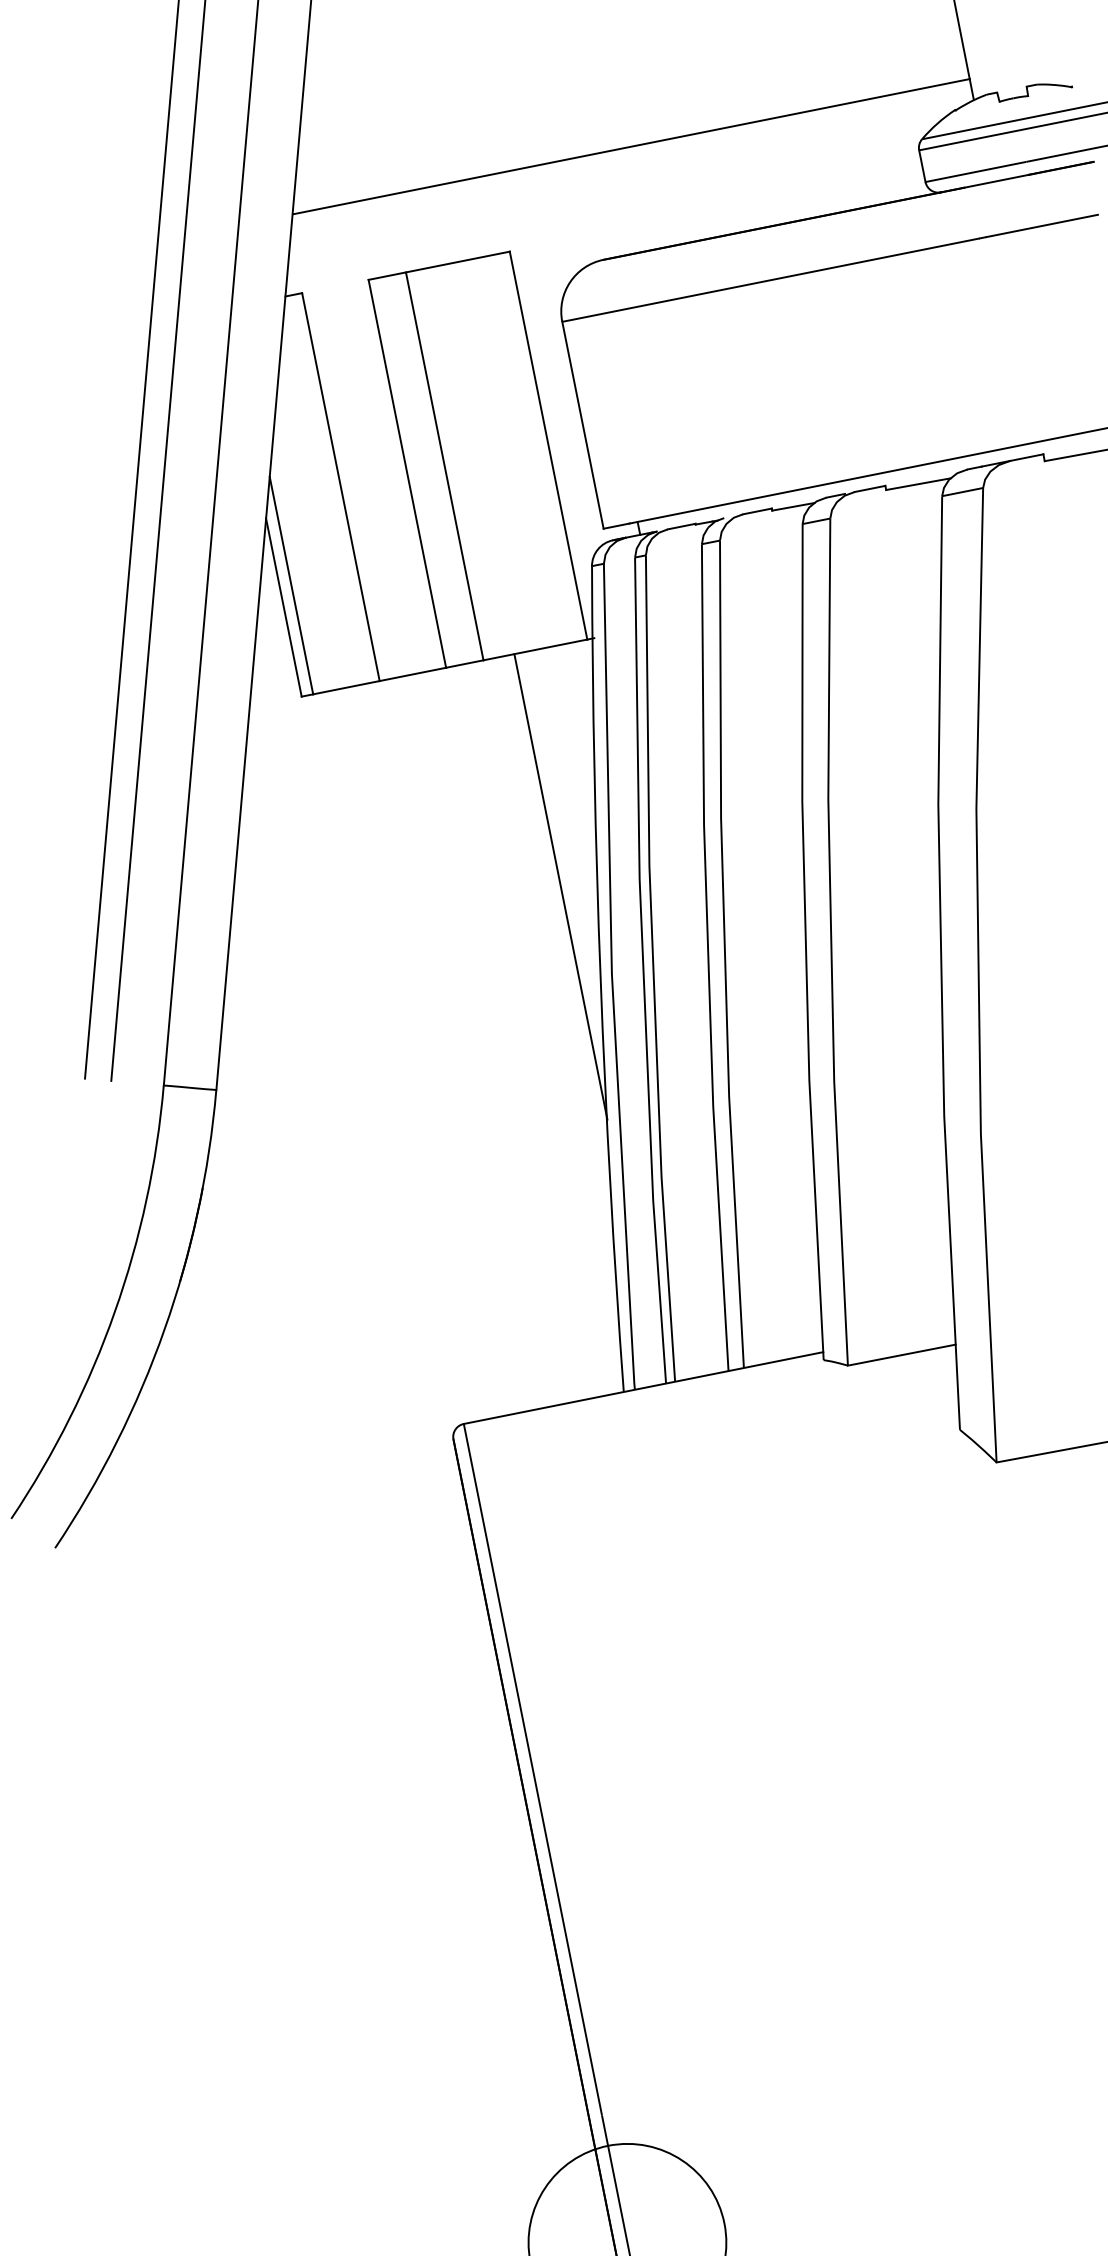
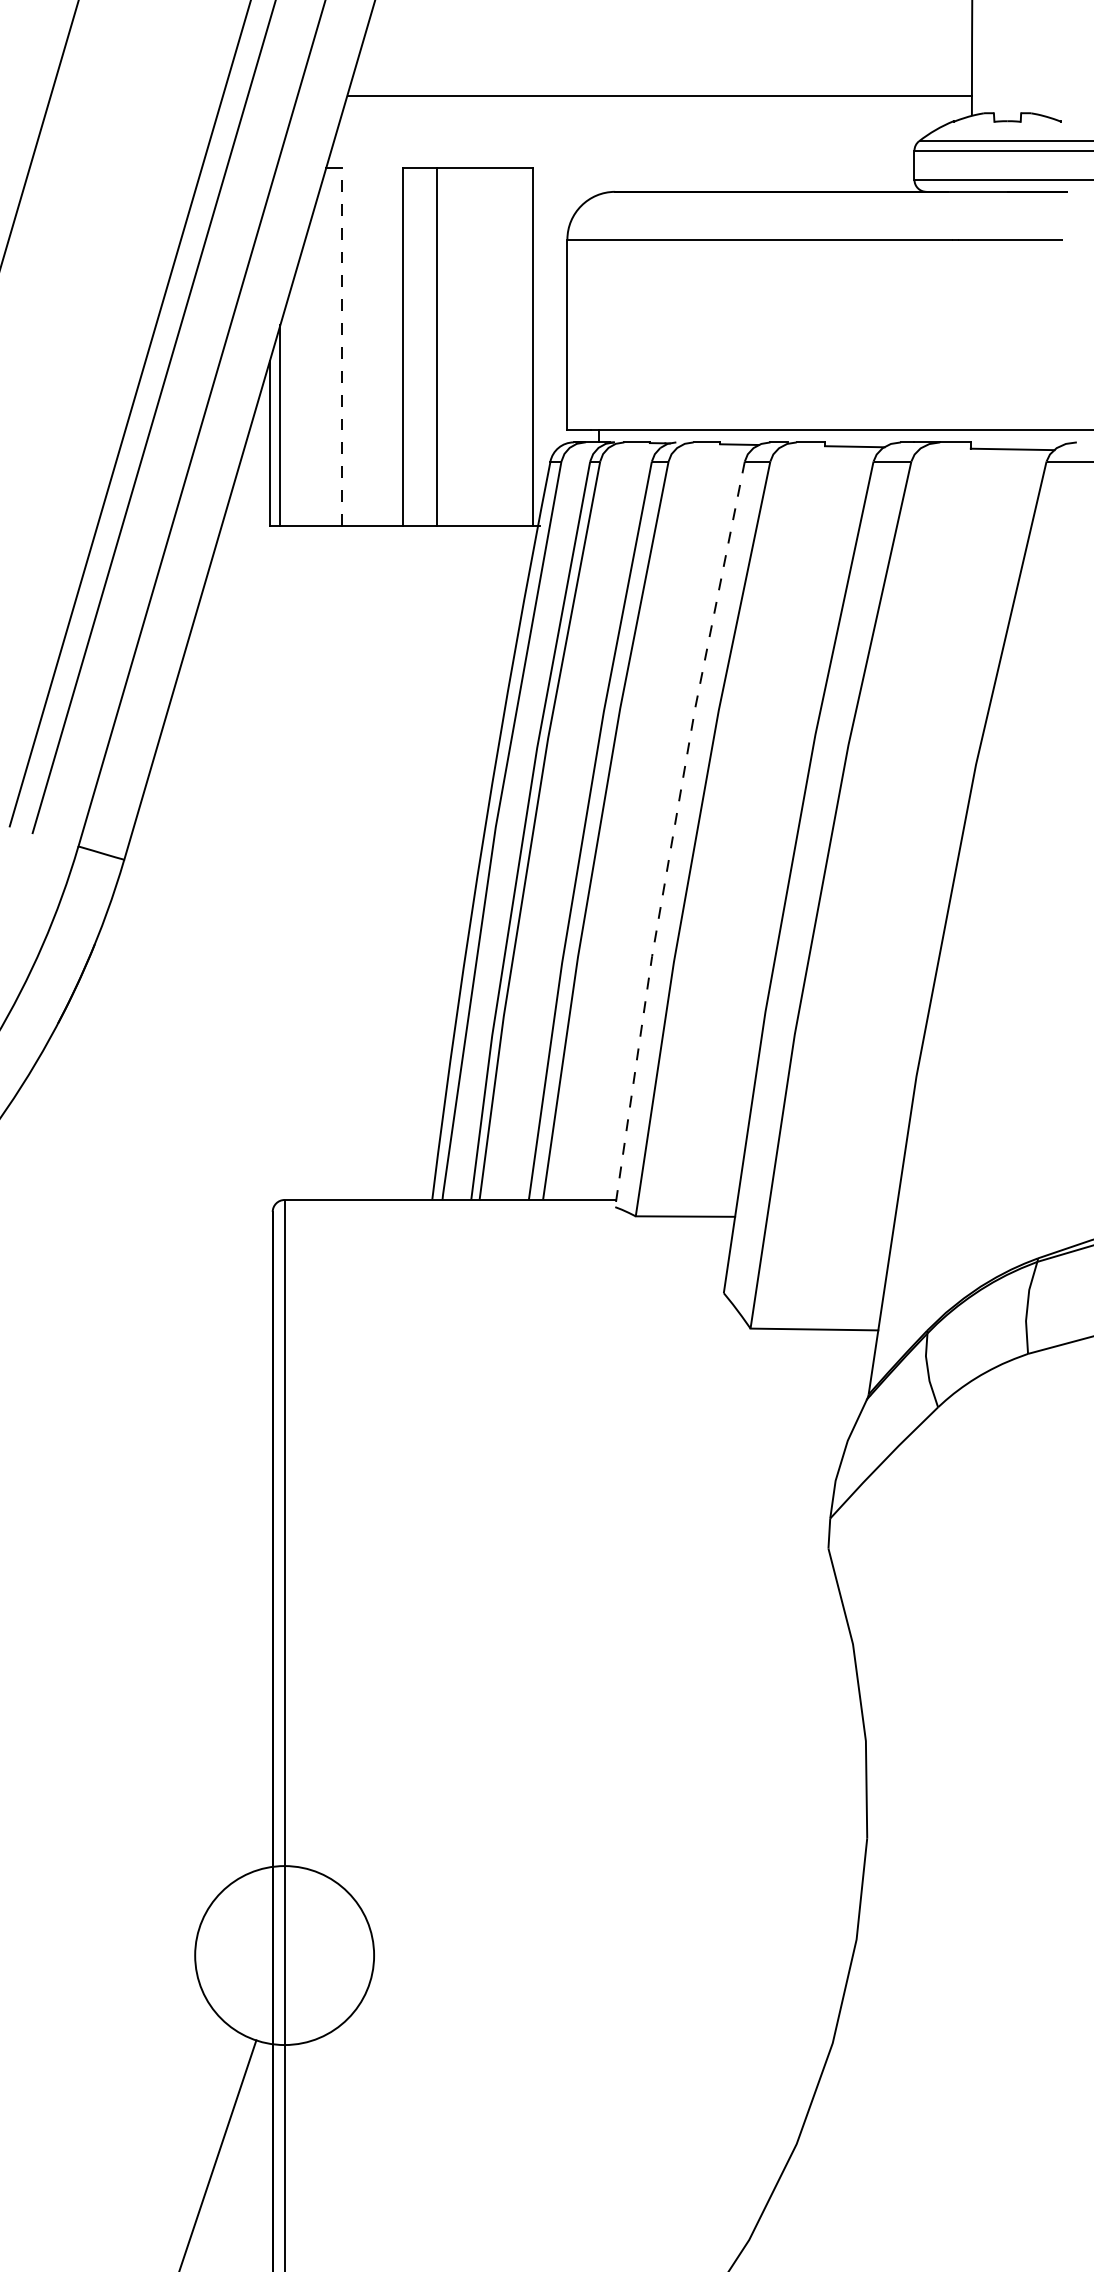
line: (340, 486) -> (341, 346), solid -> dashed
line: (561, 886) -> (466, 740), removed
line: (805, 942) -> (673, 833), solid -> dashed

